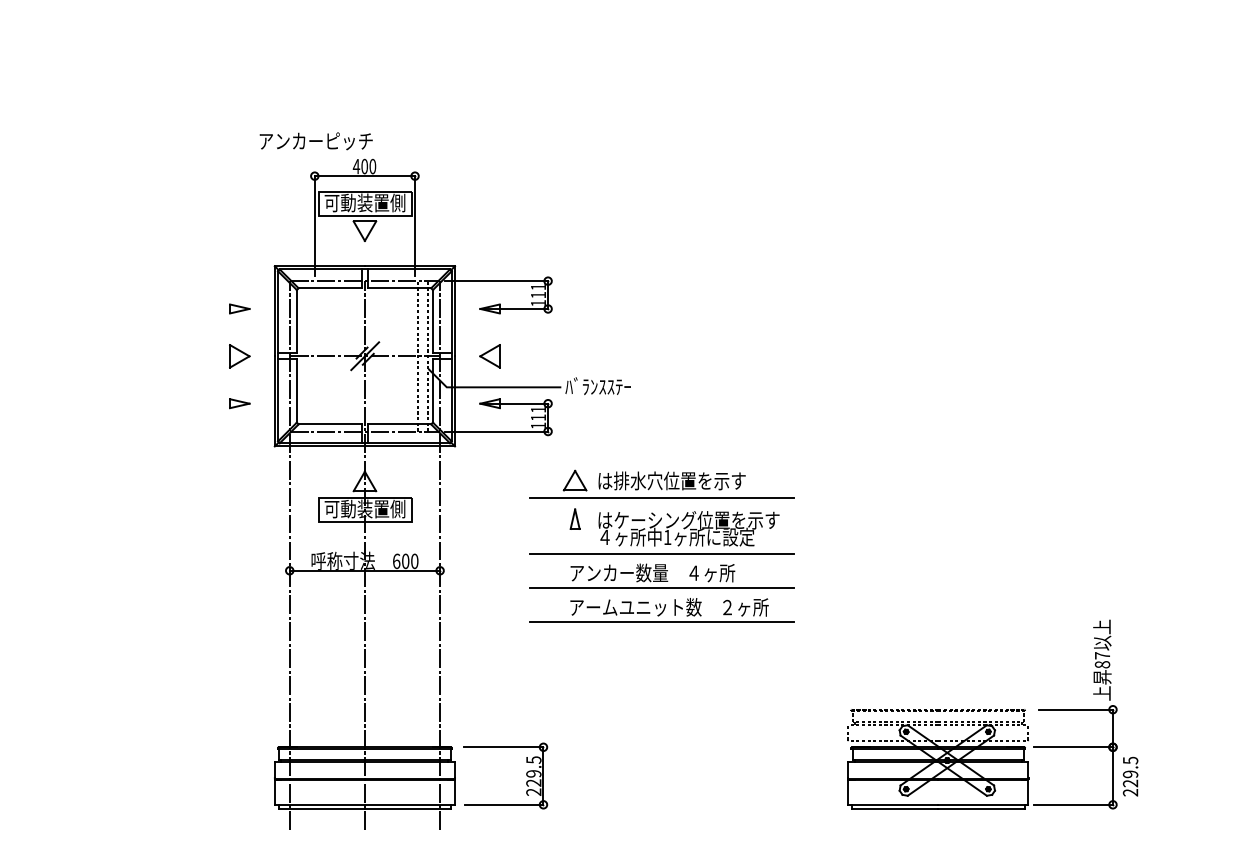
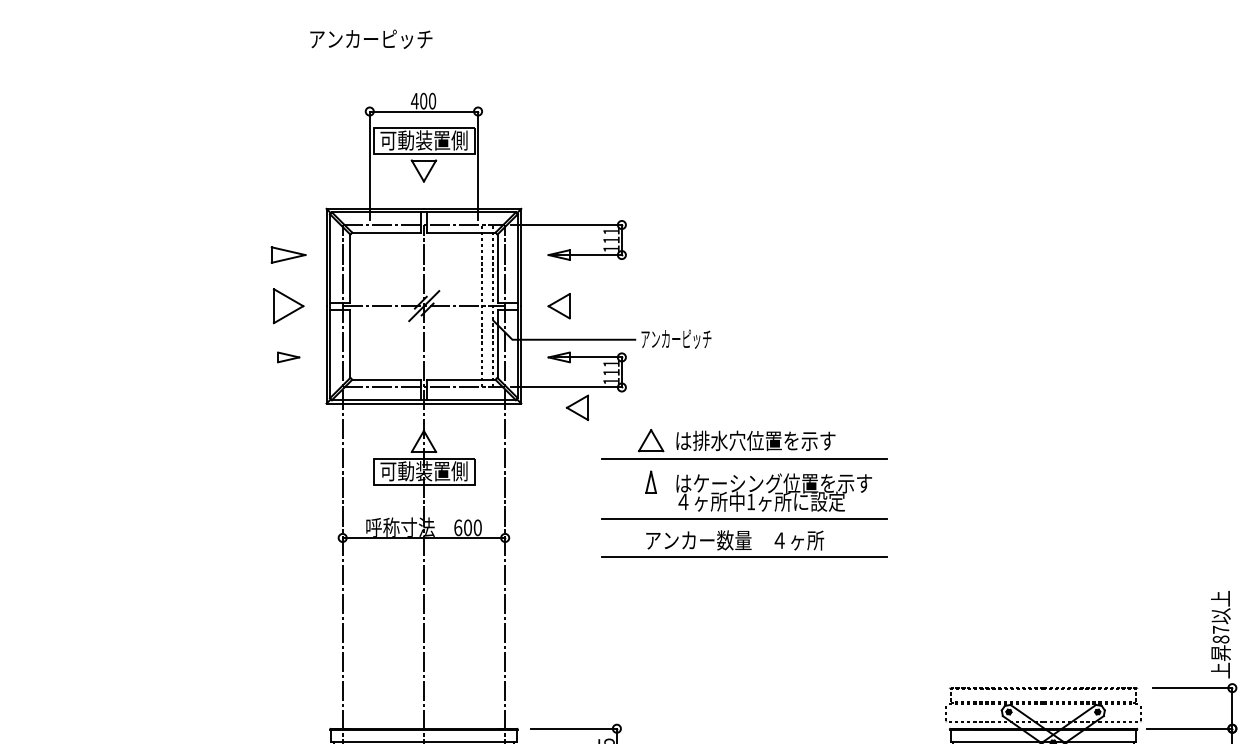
text: (315, 141) -> (370, 39), moved
part: (239, 308) -> (288, 254), size x1.6
part: (239, 356) -> (288, 306), size x1.4
text: (597, 386) -> (675, 338), ﾊﾞﾗﾝｽｽﾃｰ -> アンカーピッチ
part: (506, 450) -> (576, 408), added
part: (661, 610) -> (744, 580), removed

